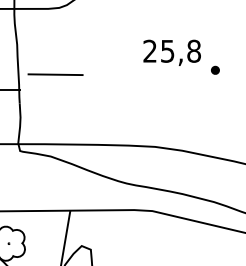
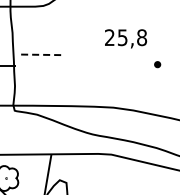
part: (215, 70) -> (157, 64), moved
line: (55, 74) -> (40, 54), solid -> dashed

